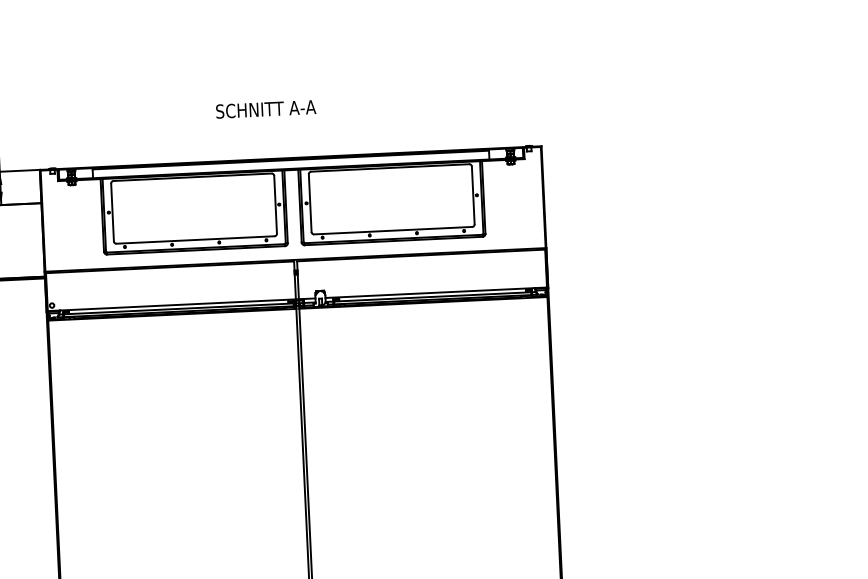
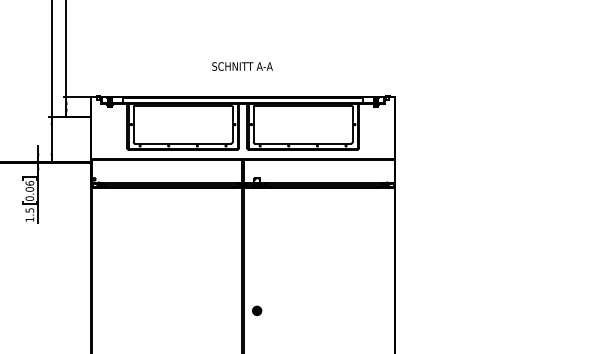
text: (265, 109) -> (242, 66), moved
part: (331, 508) -> (257, 310), added

